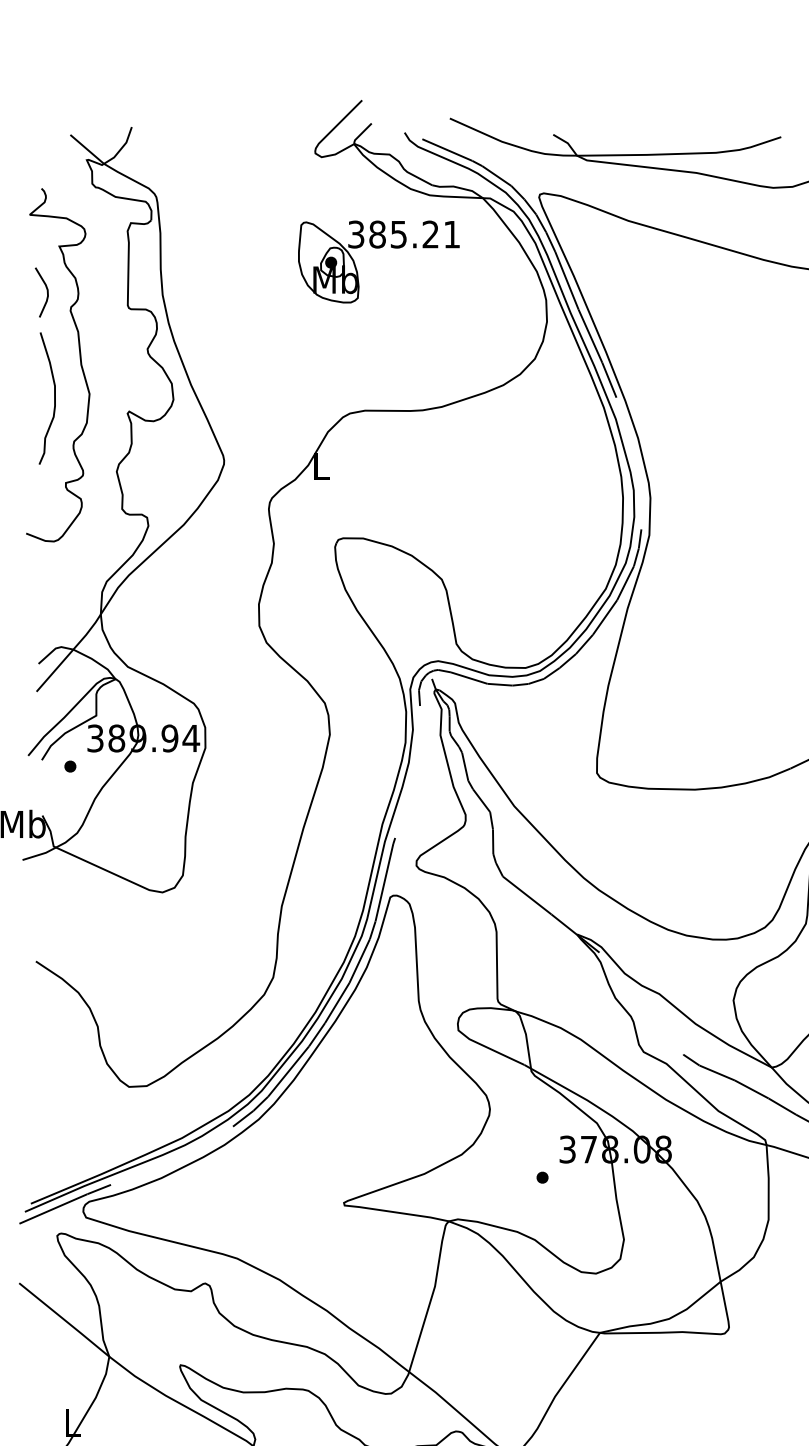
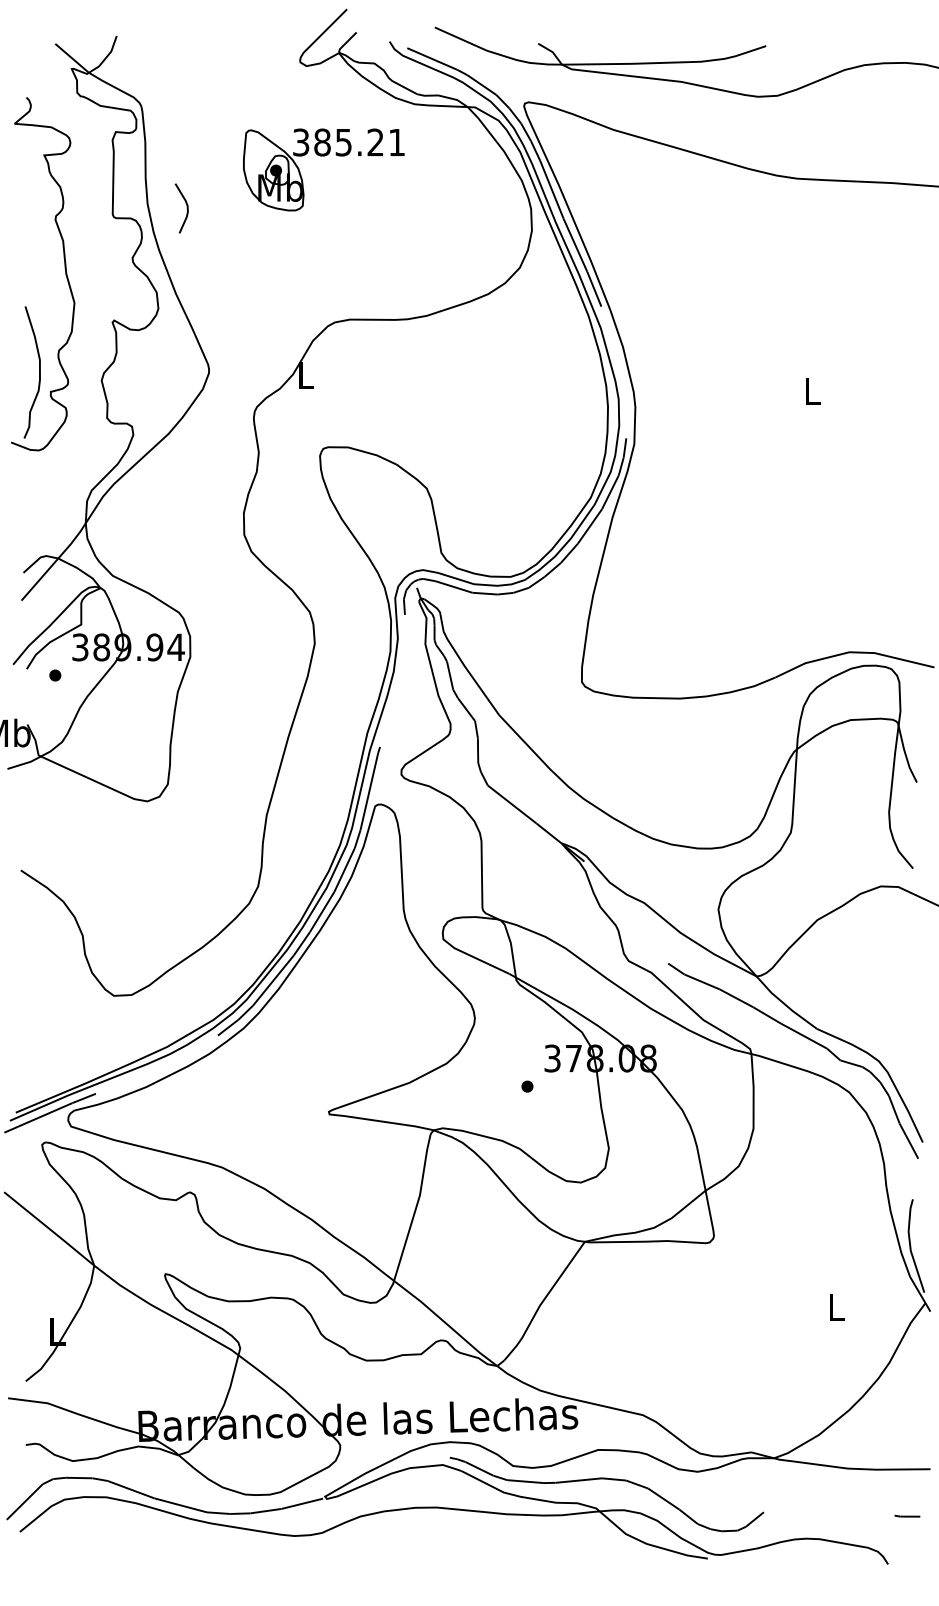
part: (378, 248) -> (323, 156), moved
curve: (46, 292) -> (186, 208), moved
curve: (54, 398) -> (39, 372), moved

